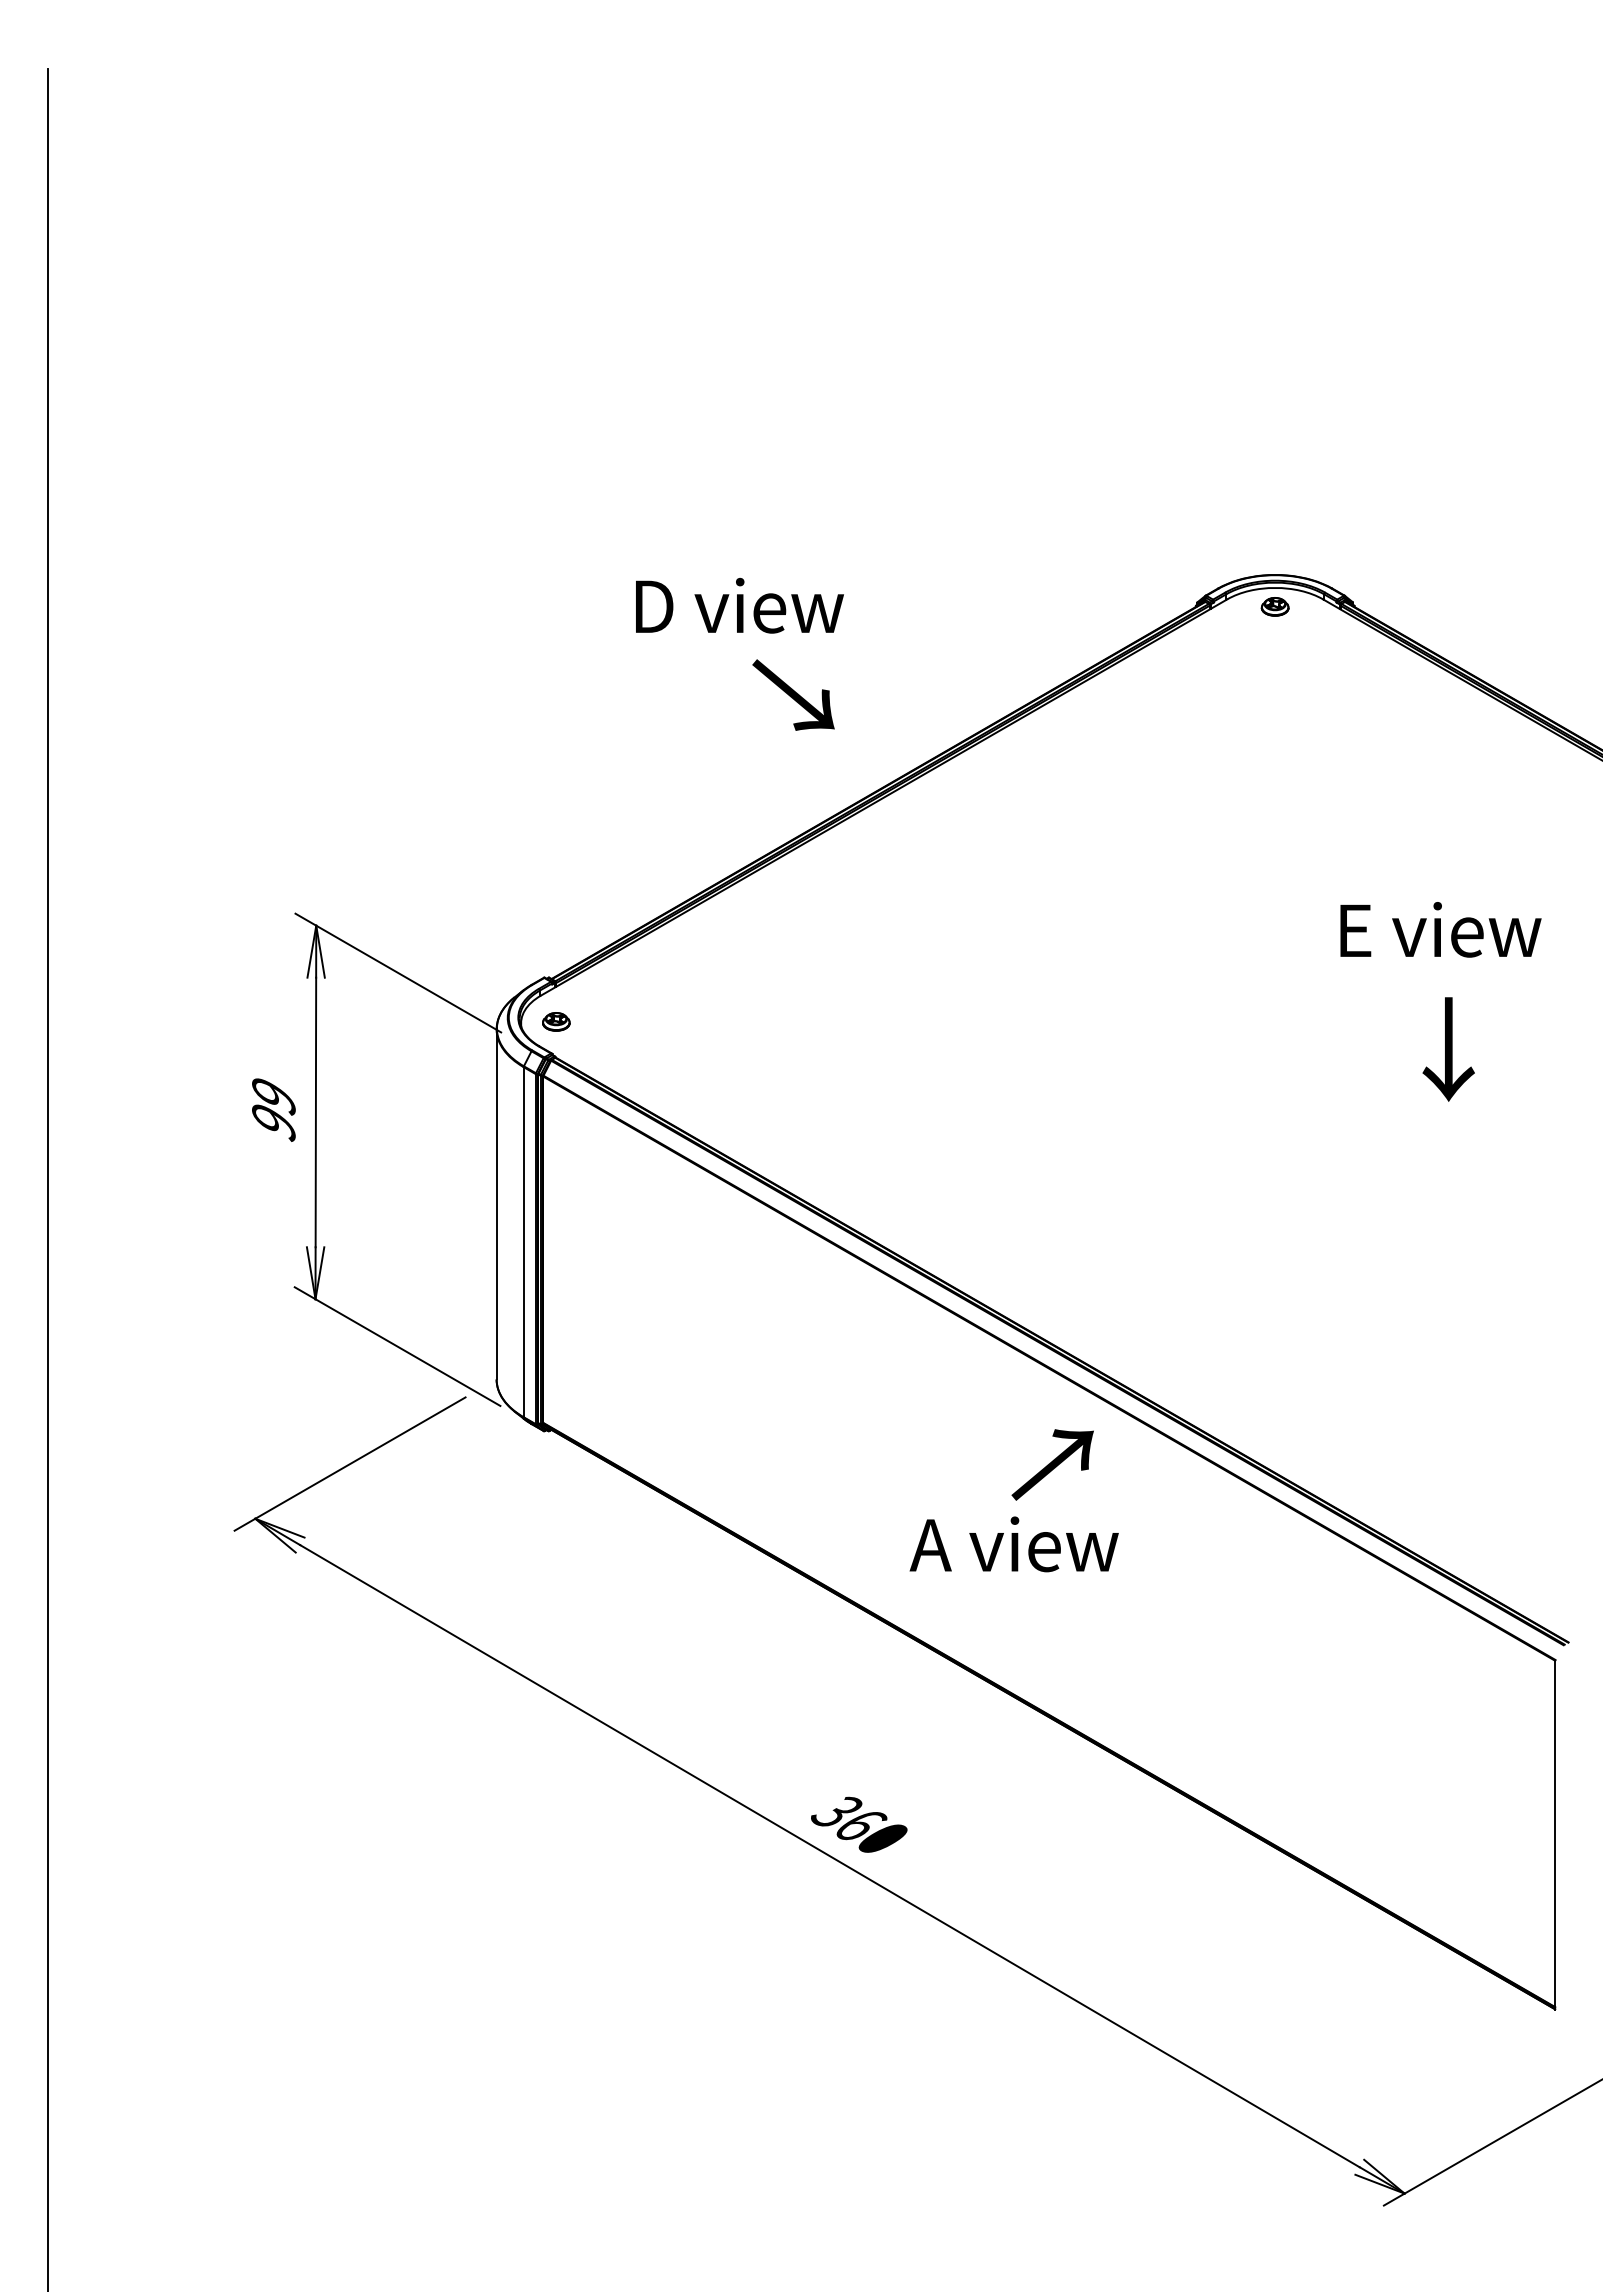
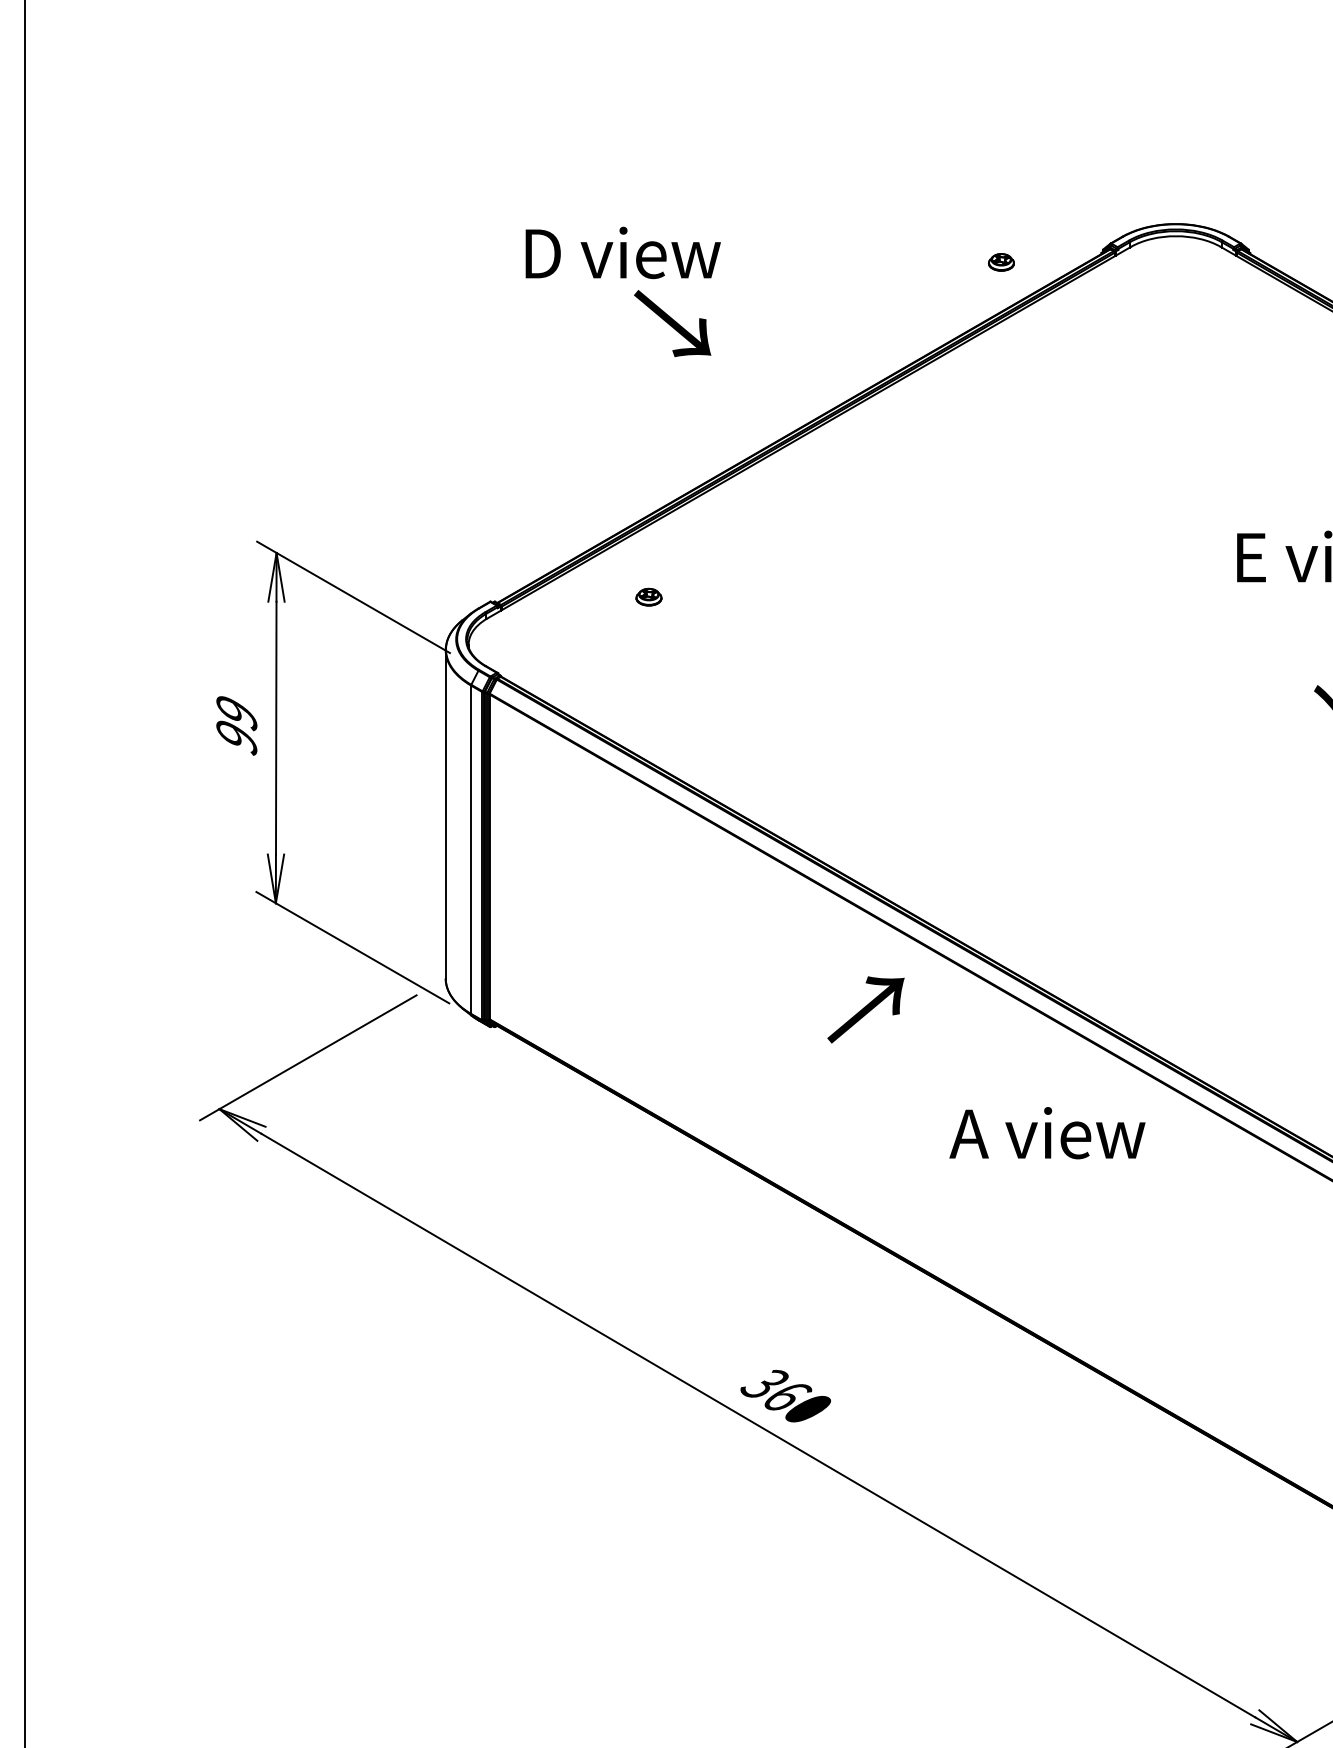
text: (739, 605) -> (622, 252), moved
part: (1274, 606) -> (1000, 262), moved
text: (793, 694) -> (672, 323), moved
part: (556, 1021) -> (649, 596), moved
text: (1052, 1464) -> (865, 1009), moved
text: (1013, 1544) -> (1046, 1133), moved

